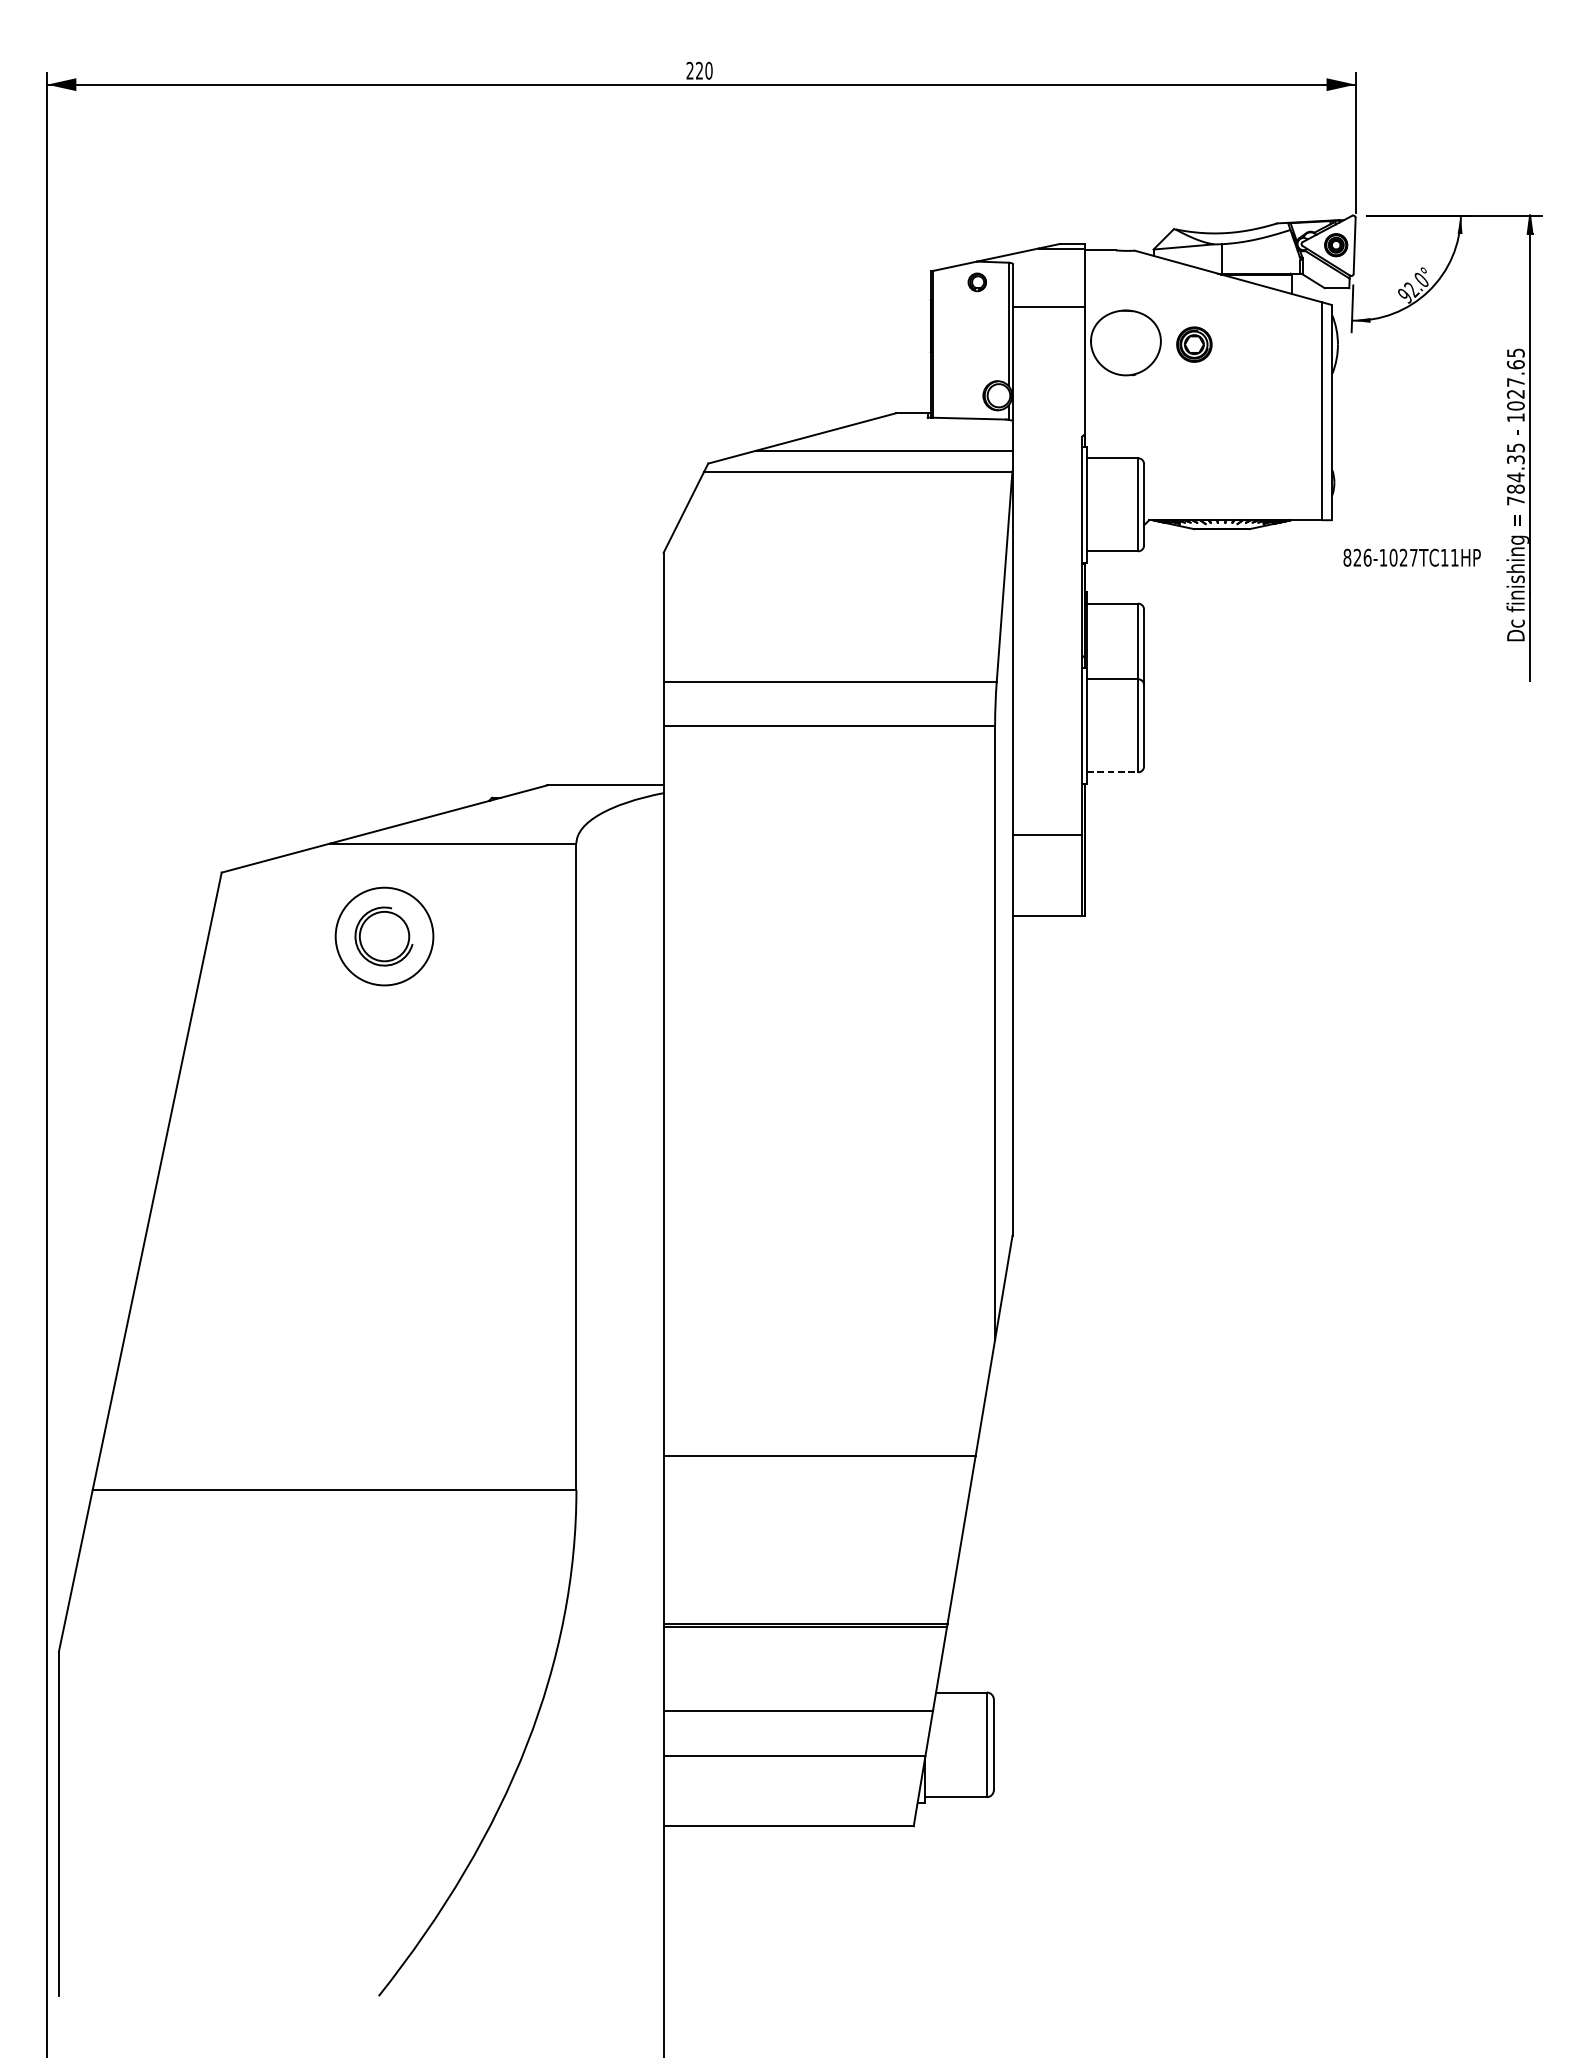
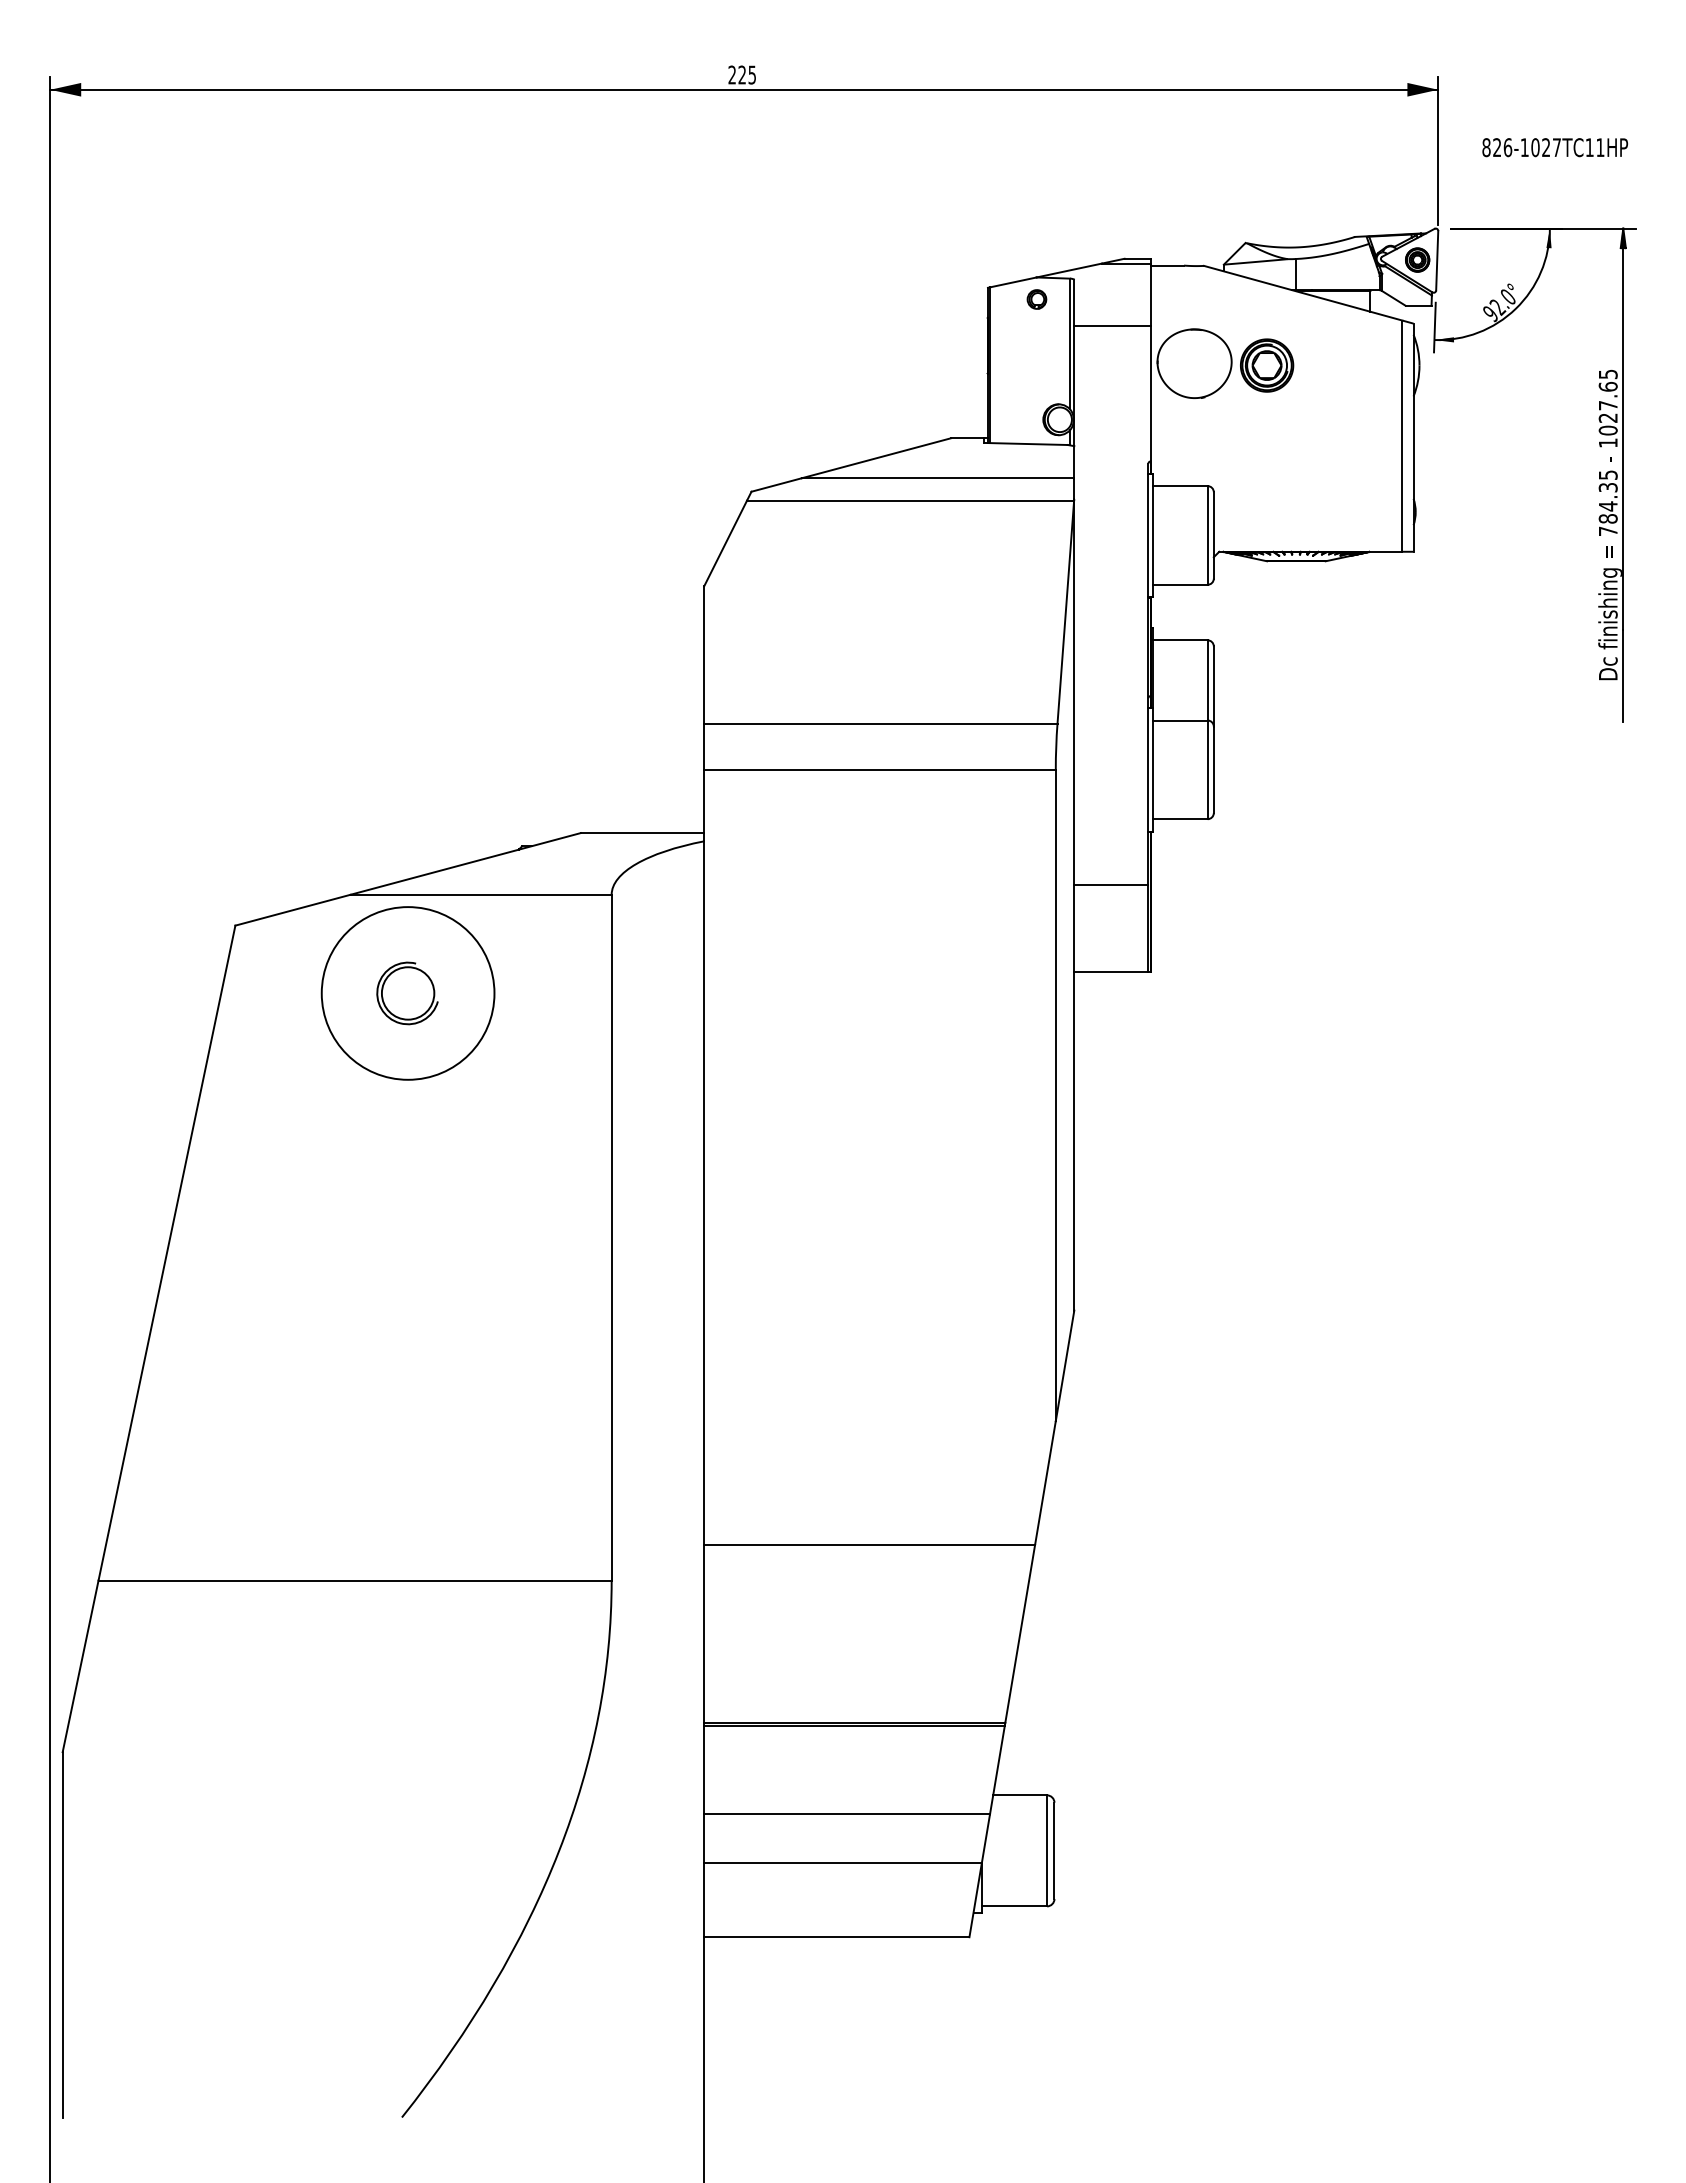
text: (709, 70) -> (752, 74), 220 -> 225
part: (1194, 344) -> (1267, 365), size x1.43
text: (1411, 557) -> (1554, 147), moved
line: (1112, 772) -> (1180, 819), dashed -> solid
circle: (383, 936) -> (407, 993), size x1.67

